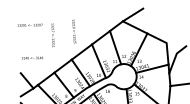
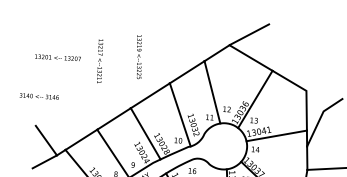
text: (29, 24) -> (57, 56), moved
text: (32, 57) -> (39, 95), moved

